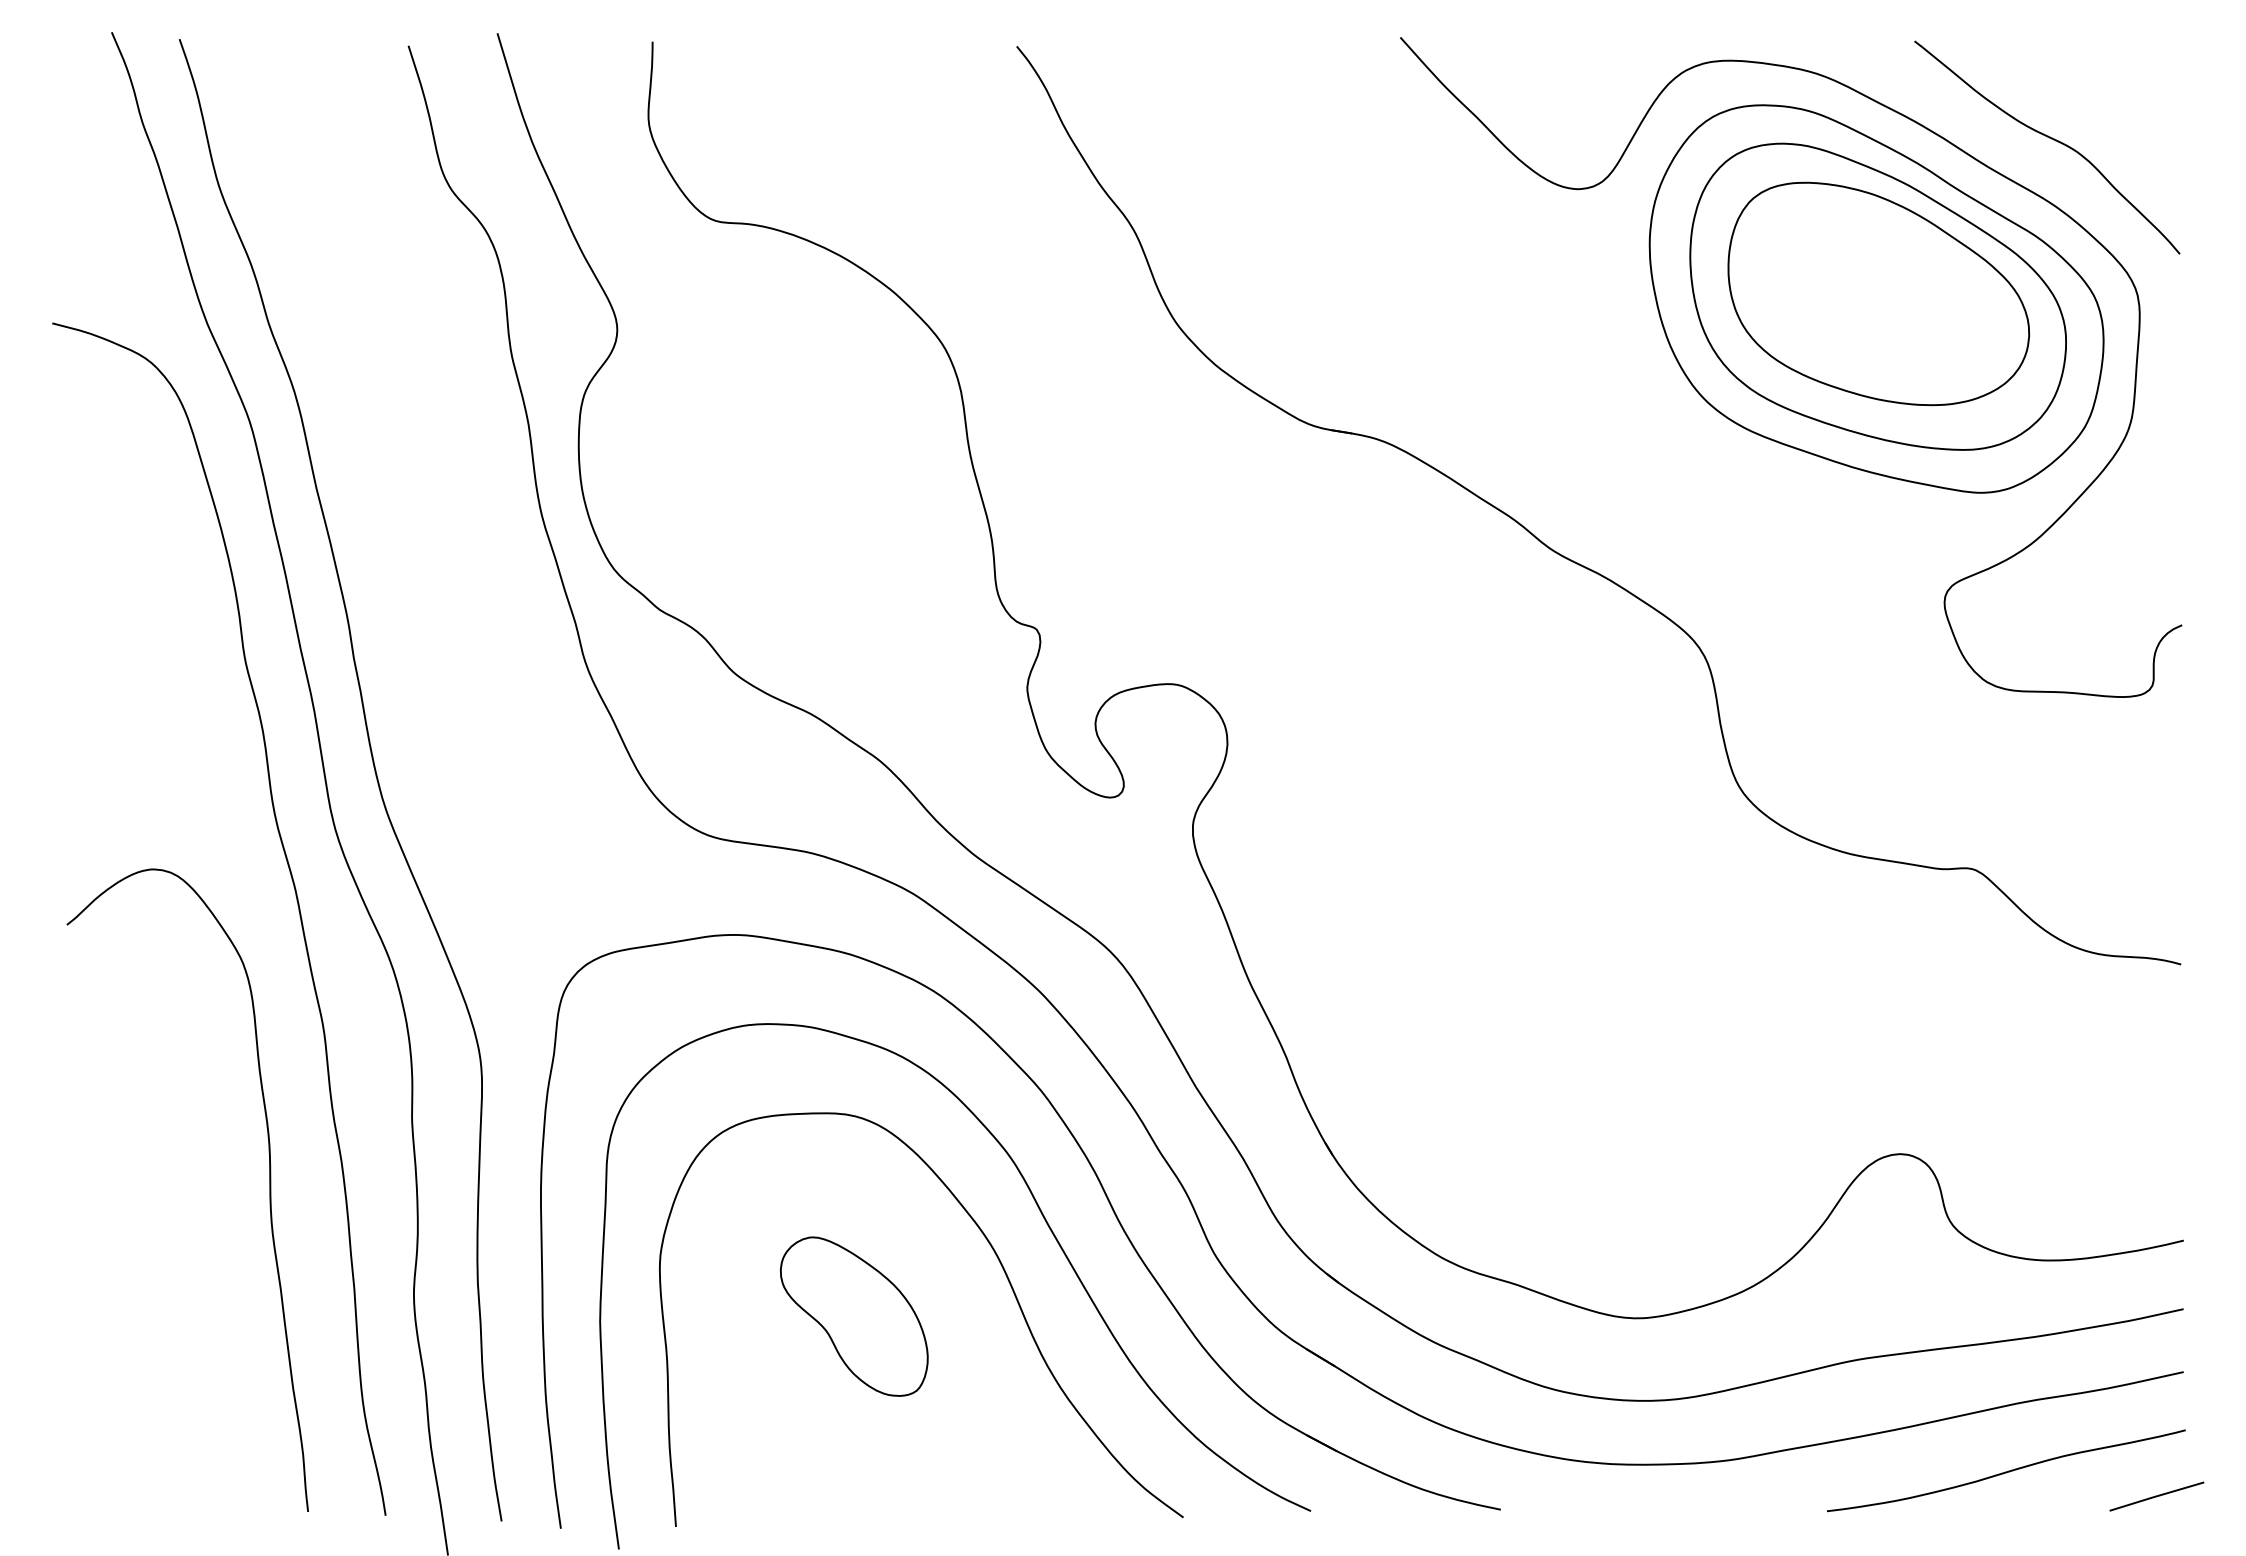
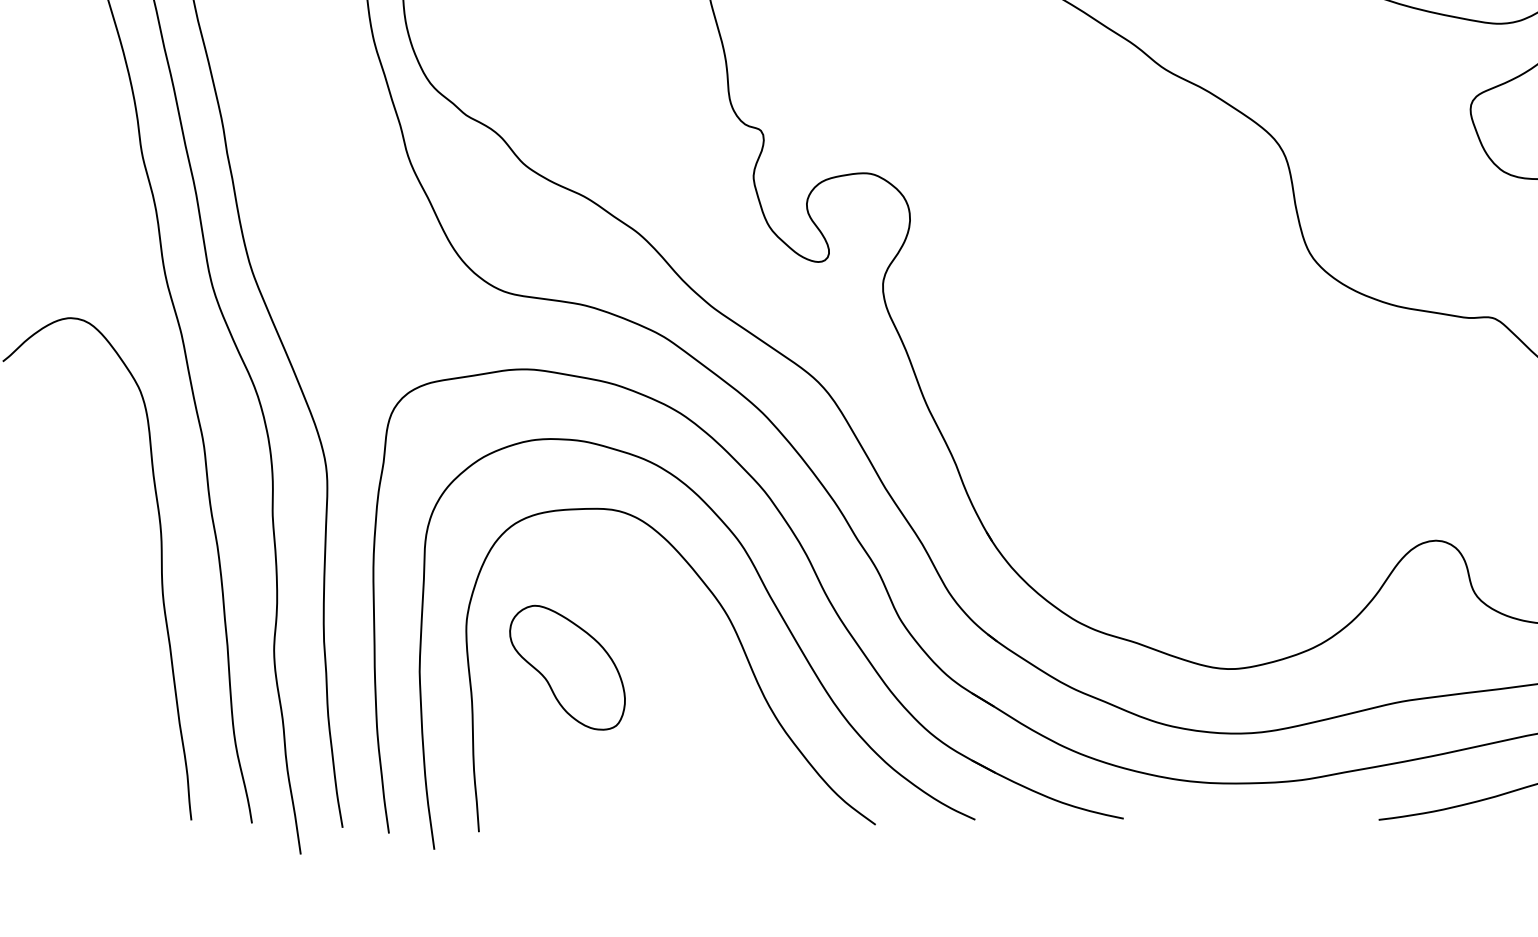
part: (853, 1316) -> (566, 667), moved

